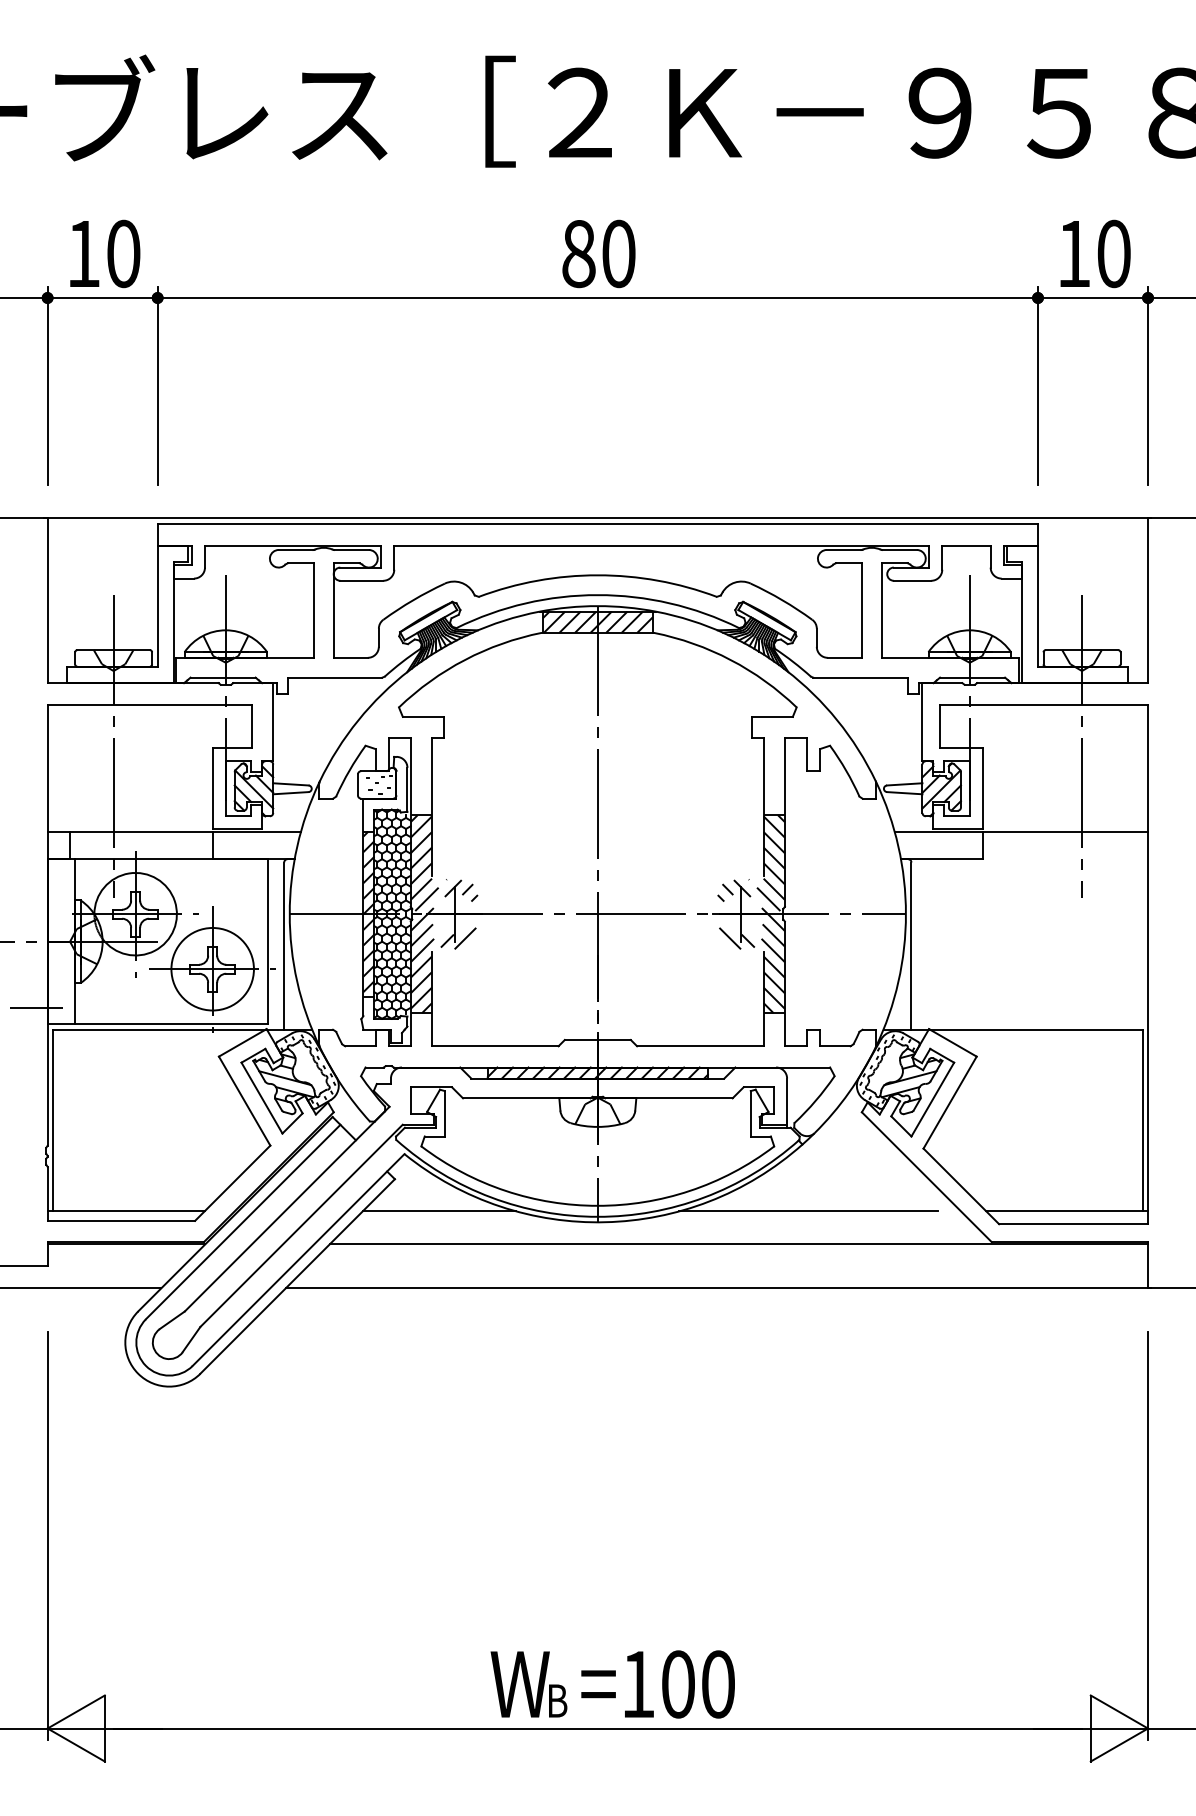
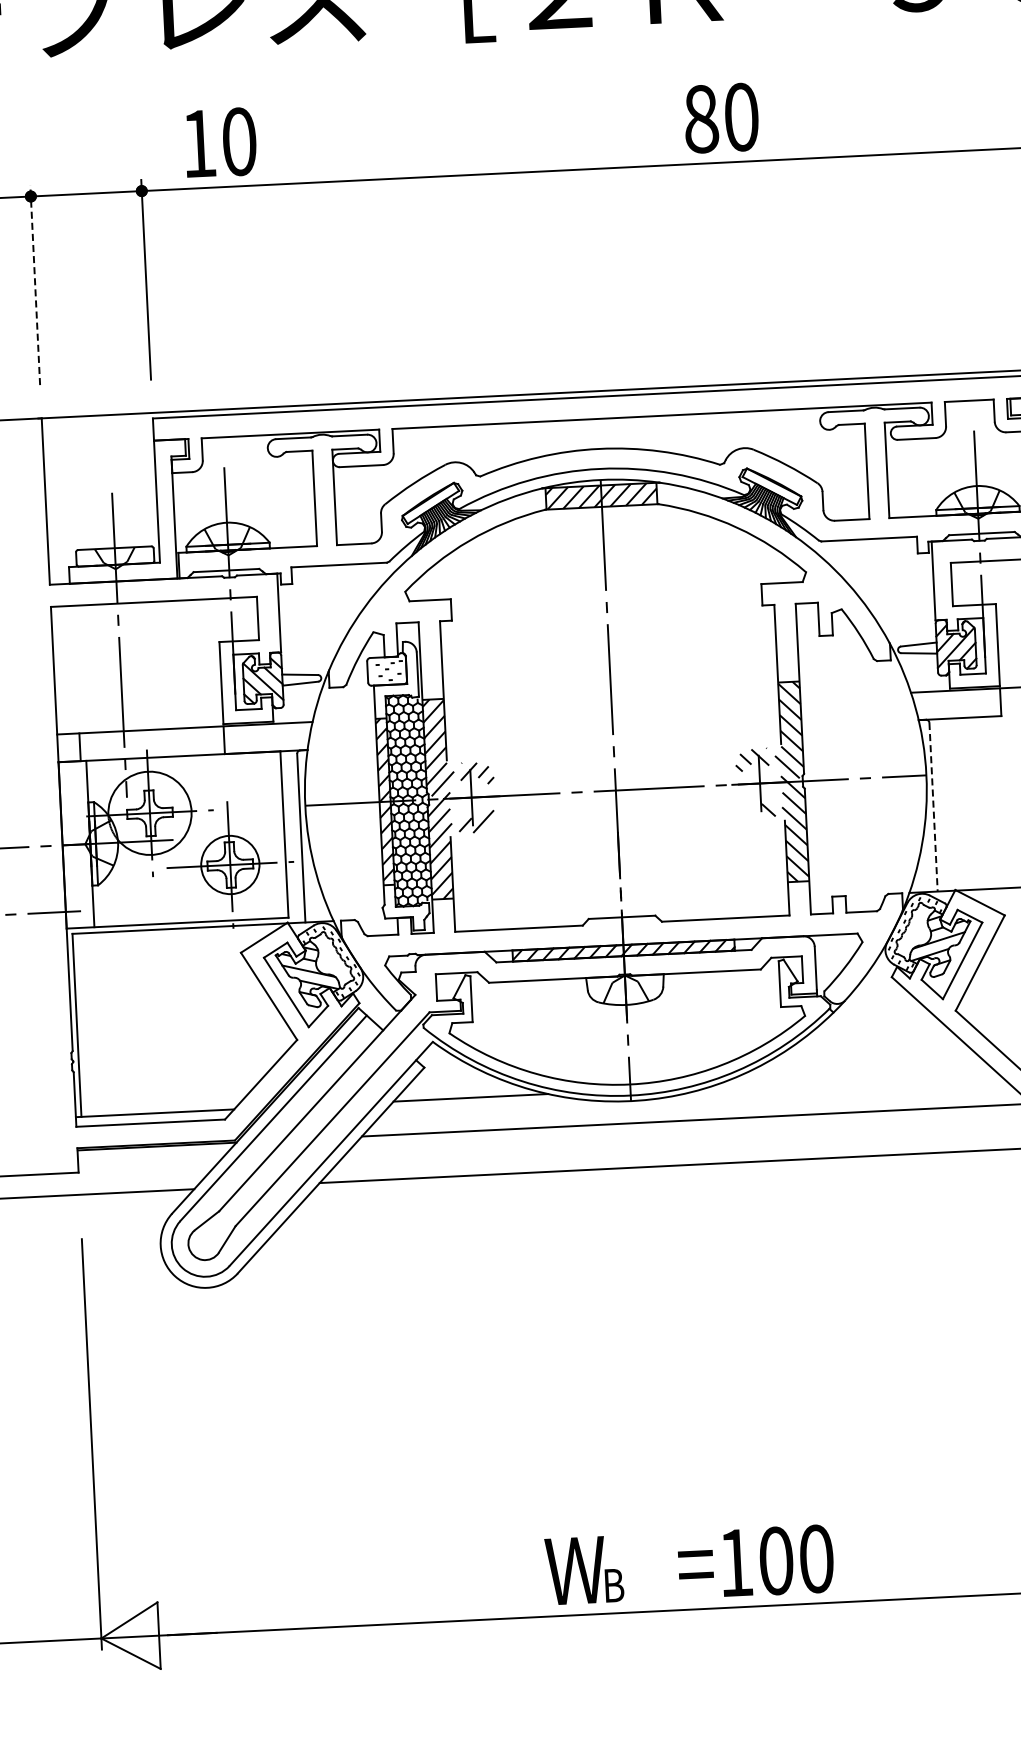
text: (105, 253) -> (221, 142), moved
text: (598, 253) -> (721, 117), moved
line: (47, 385) -> (35, 284), solid -> dashed
line: (730, 938) -> (750, 808), removed
line: (911, 946) -> (933, 807), solid -> dashed
circle: (212, 968) -> (230, 864), size x0.7
line: (808, 1211) -> (842, 1079), removed
text: (657, 1684) -> (755, 1562), moved

